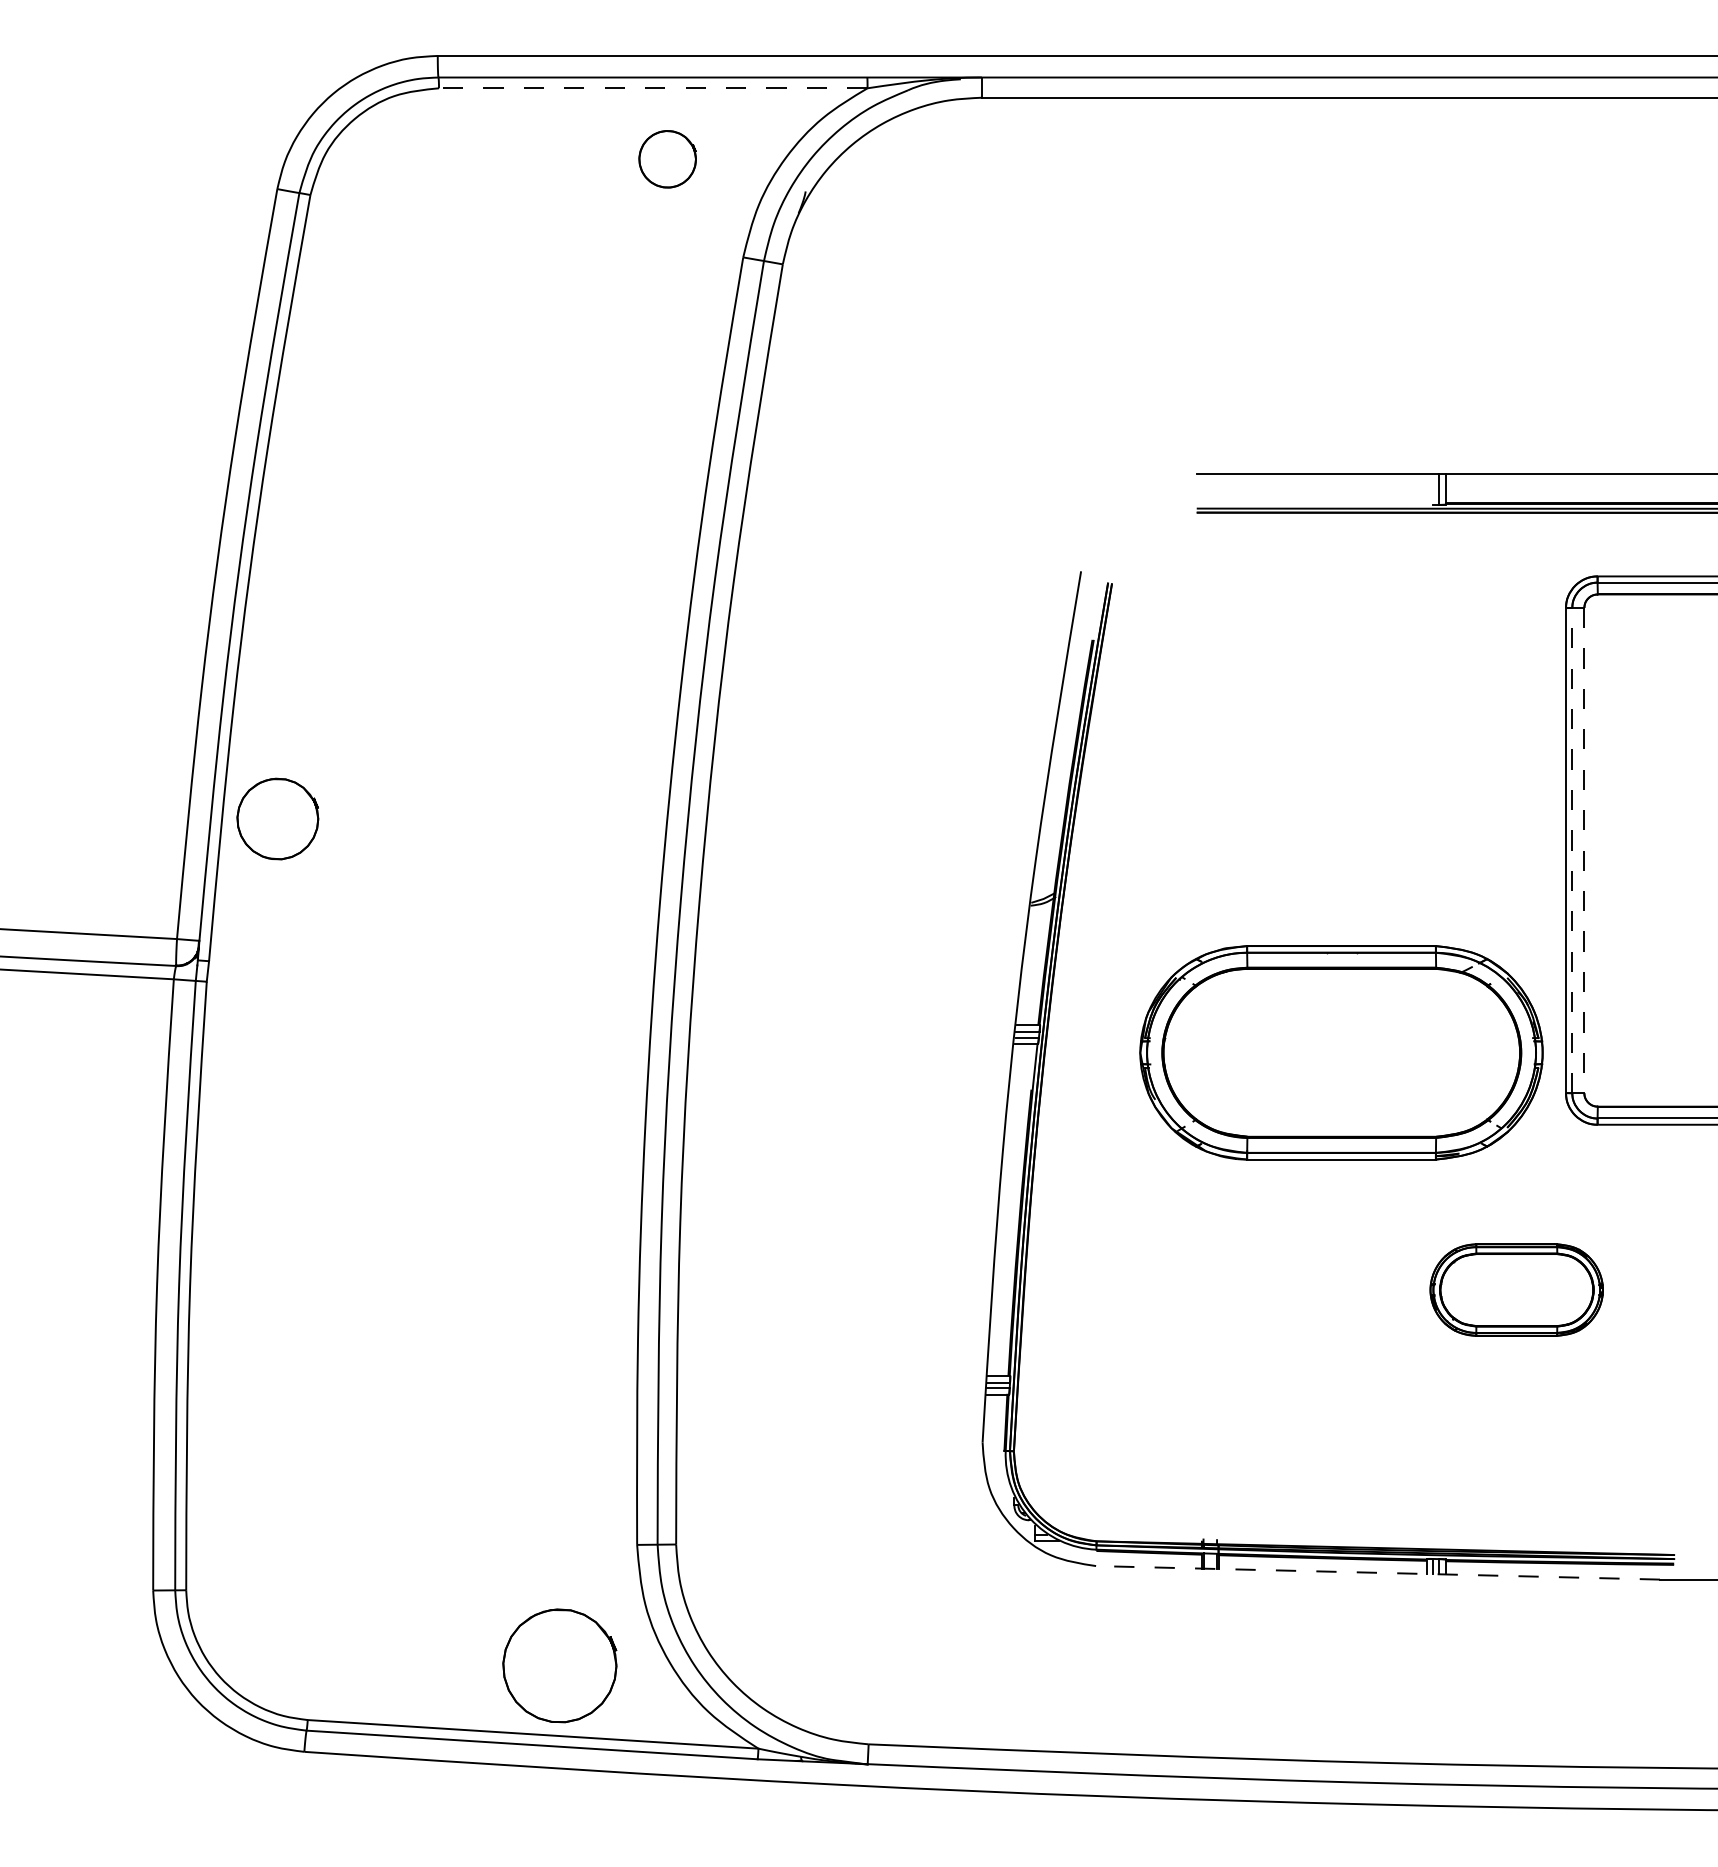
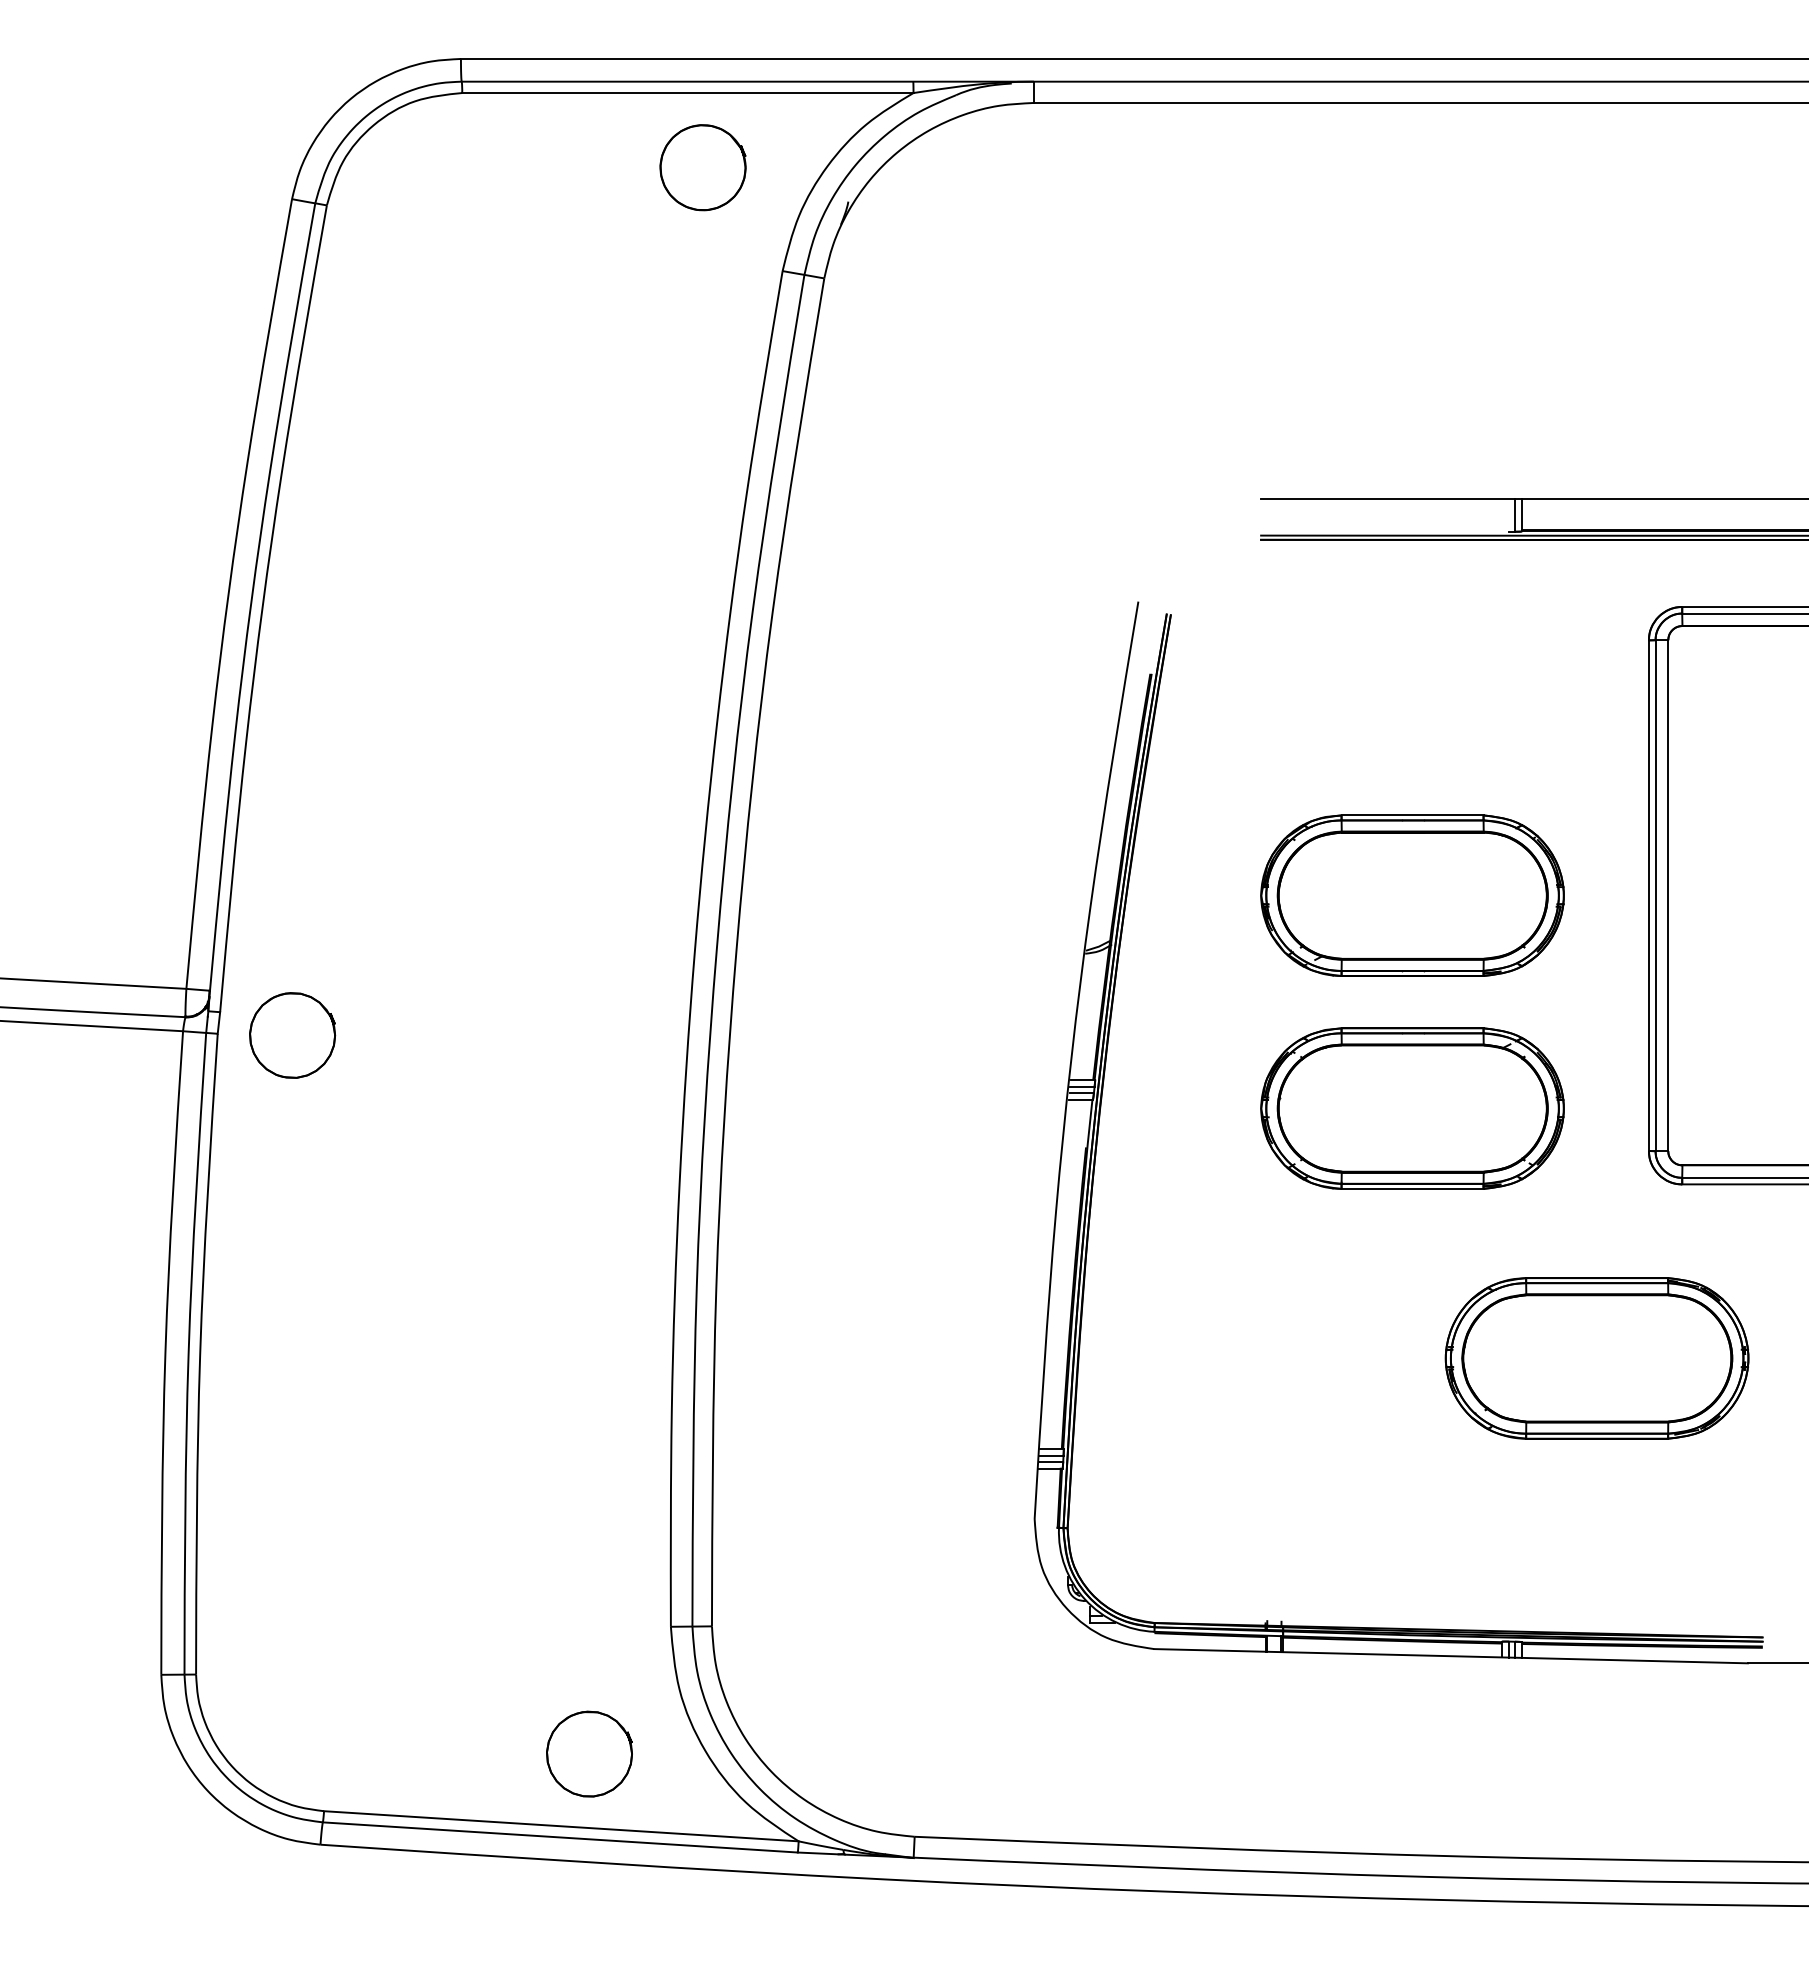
line: (652, 88) -> (687, 93), dashed -> solid
part: (667, 159) -> (702, 167), size x1.43
part: (277, 819) -> (292, 1035), moved
part: (1341, 850) -> (1412, 895), added
line: (1572, 850) -> (1655, 895), dashed -> solid
line: (1584, 851) -> (1668, 896), dashed -> solid
part: (1341, 1052) -> (1412, 1108), size x0.71
part: (1516, 1290) -> (1596, 1358), size x1.67
line: (1378, 1573) -> (1451, 1656), dashed -> solid
part: (559, 1665) -> (589, 1753), size x0.71

